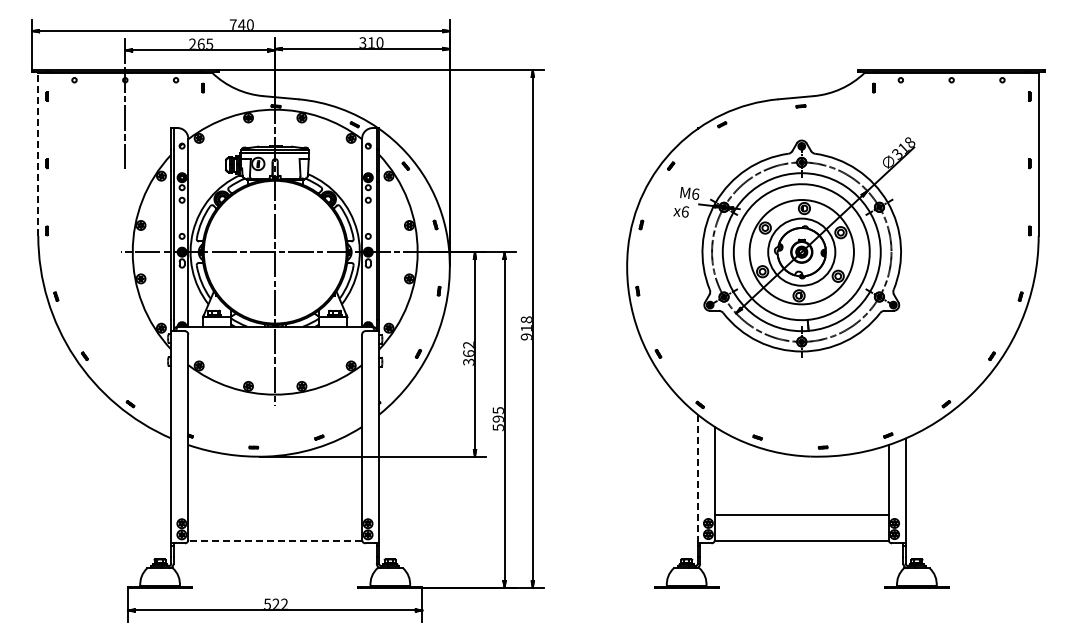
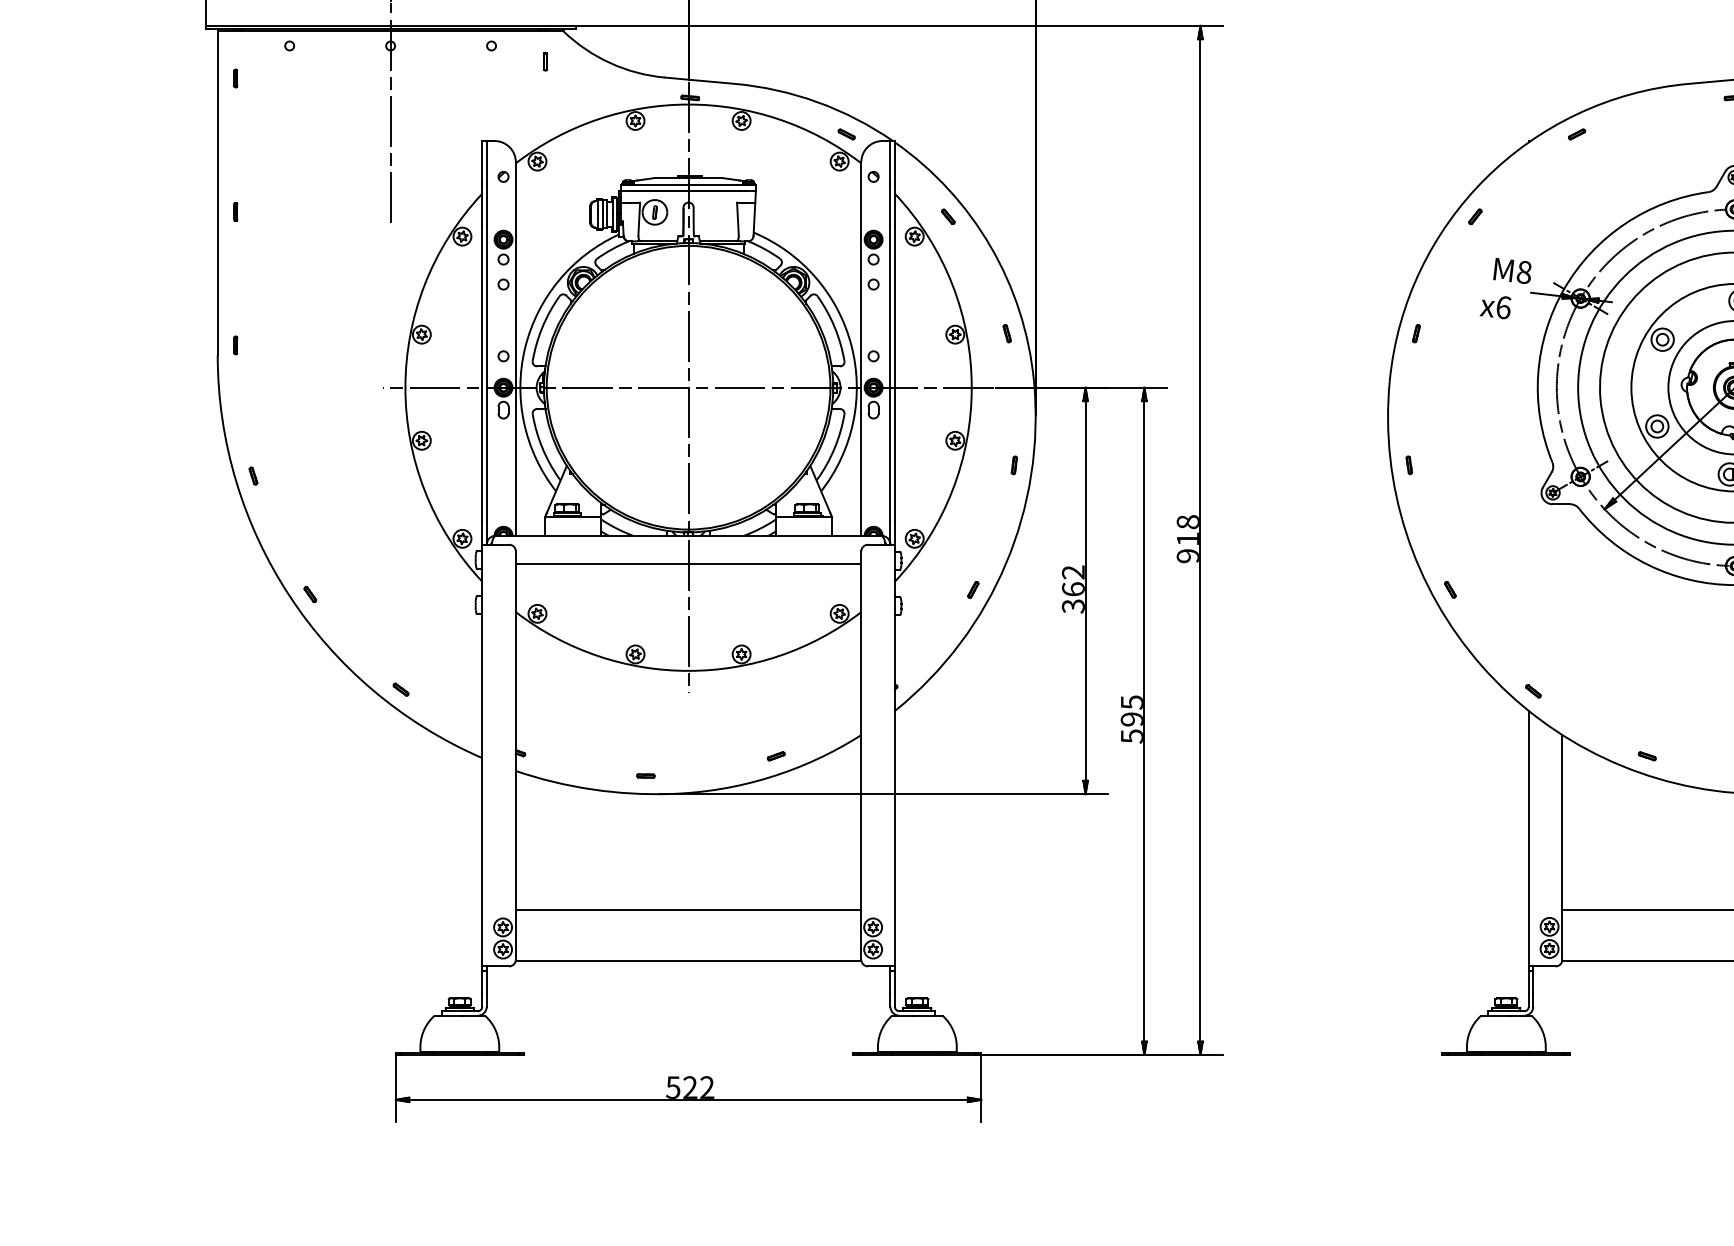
line: (38, 153) -> (218, 191), dashed -> solid
text: (695, 193) -> (1523, 271), M6 -> M8
line: (275, 340) -> (689, 563), added
line: (697, 478) -> (1527, 837), dashed -> solid
line: (275, 515) -> (689, 911), added
line: (275, 540) -> (689, 960), dashed -> solid

